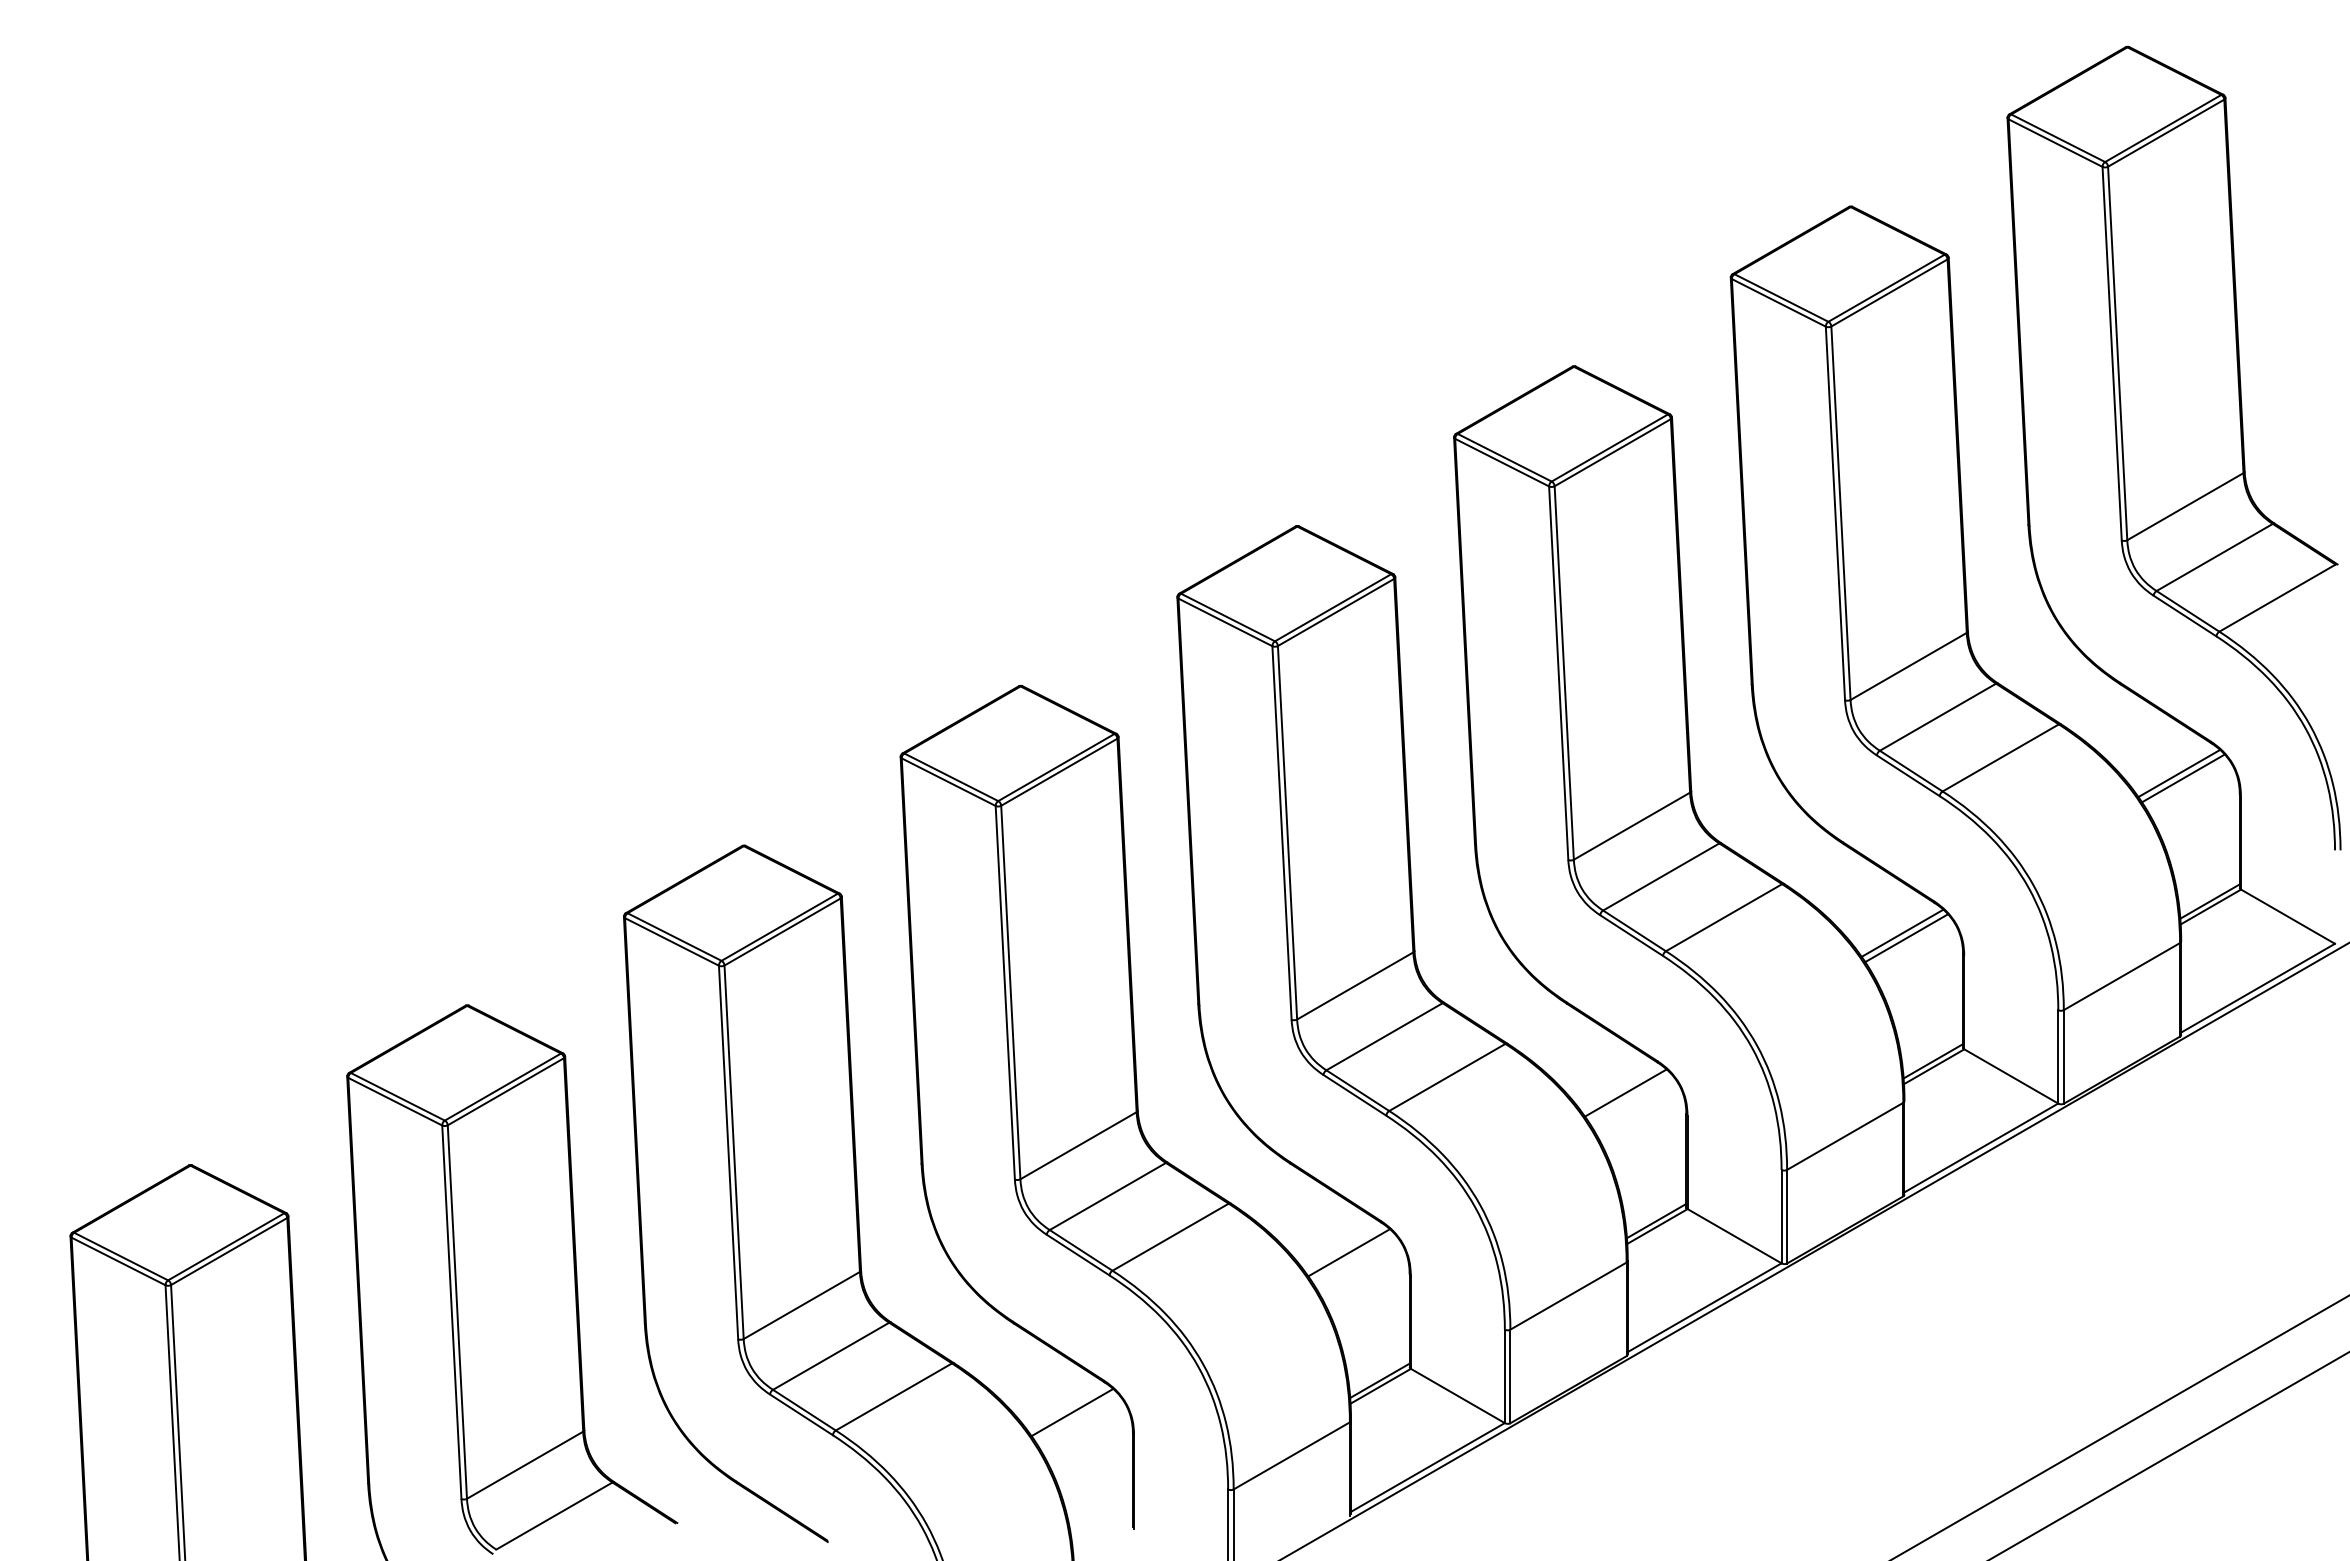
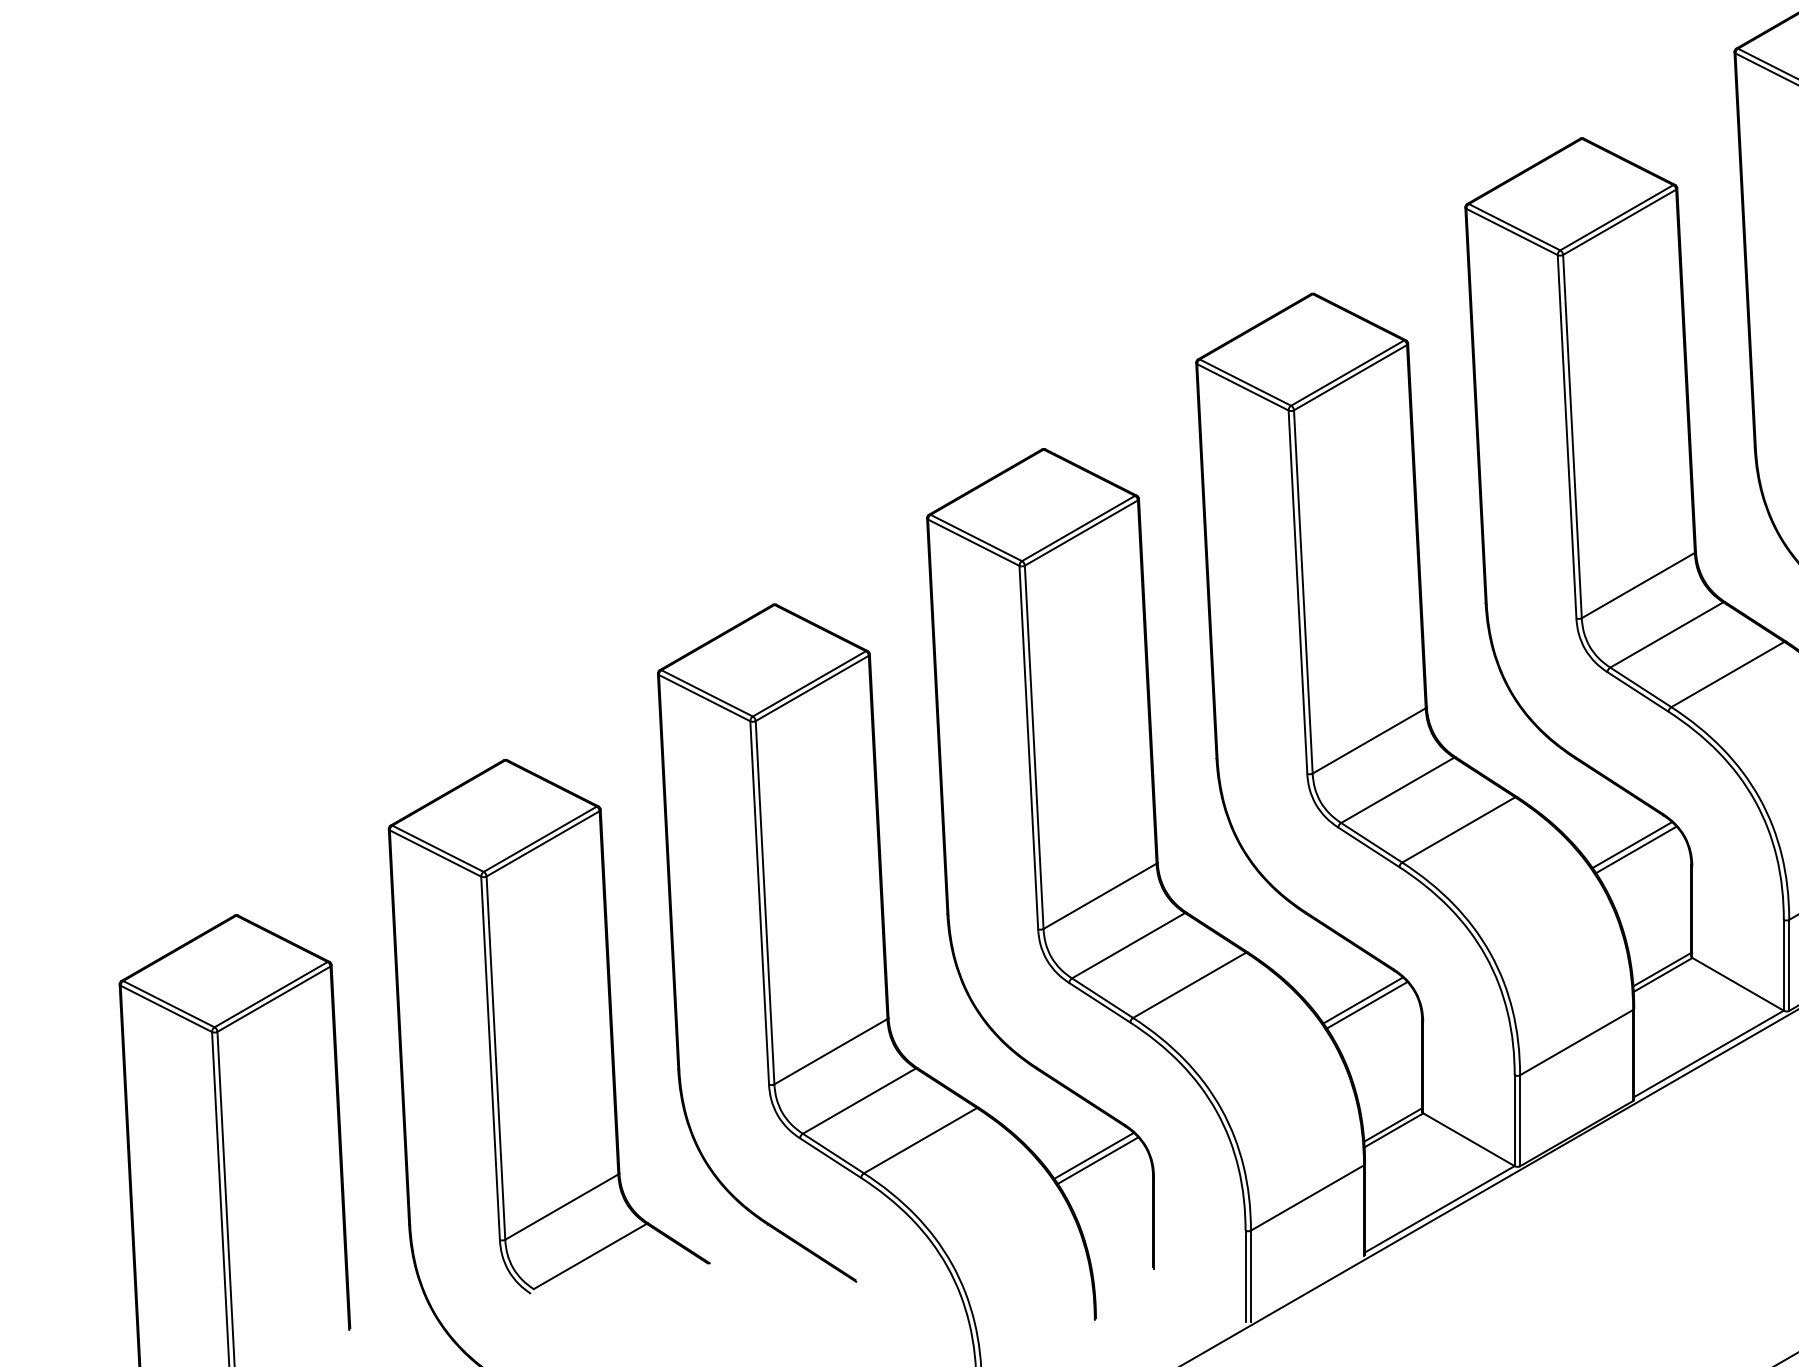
line: (1629, 1097) -> (1635, 849), added
line: (1352, 1257) -> (1366, 1005), added
line: (1076, 1417) -> (1098, 1160), added

